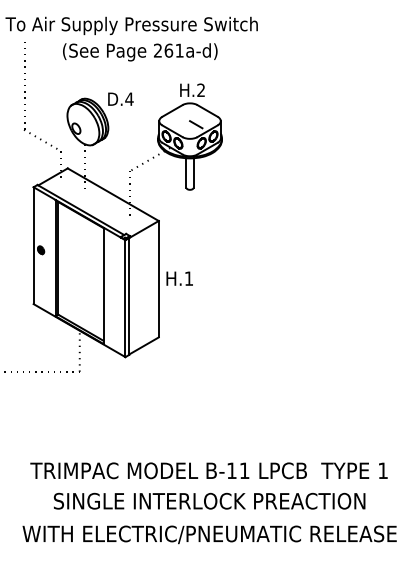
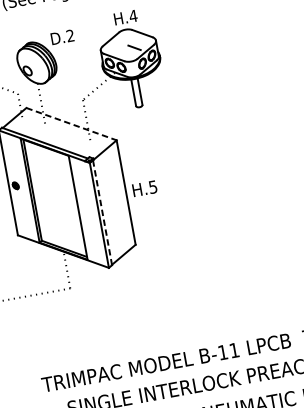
text: (200, 89) -> (132, 15), H.2 -> H.4
text: (129, 98) -> (70, 35), D.4 -> D.2
line: (113, 194) -> (71, 123), solid -> dashed
text: (188, 278) -> (152, 187), H.1 -> H.5
line: (129, 296) -> (102, 212), solid -> dashed

